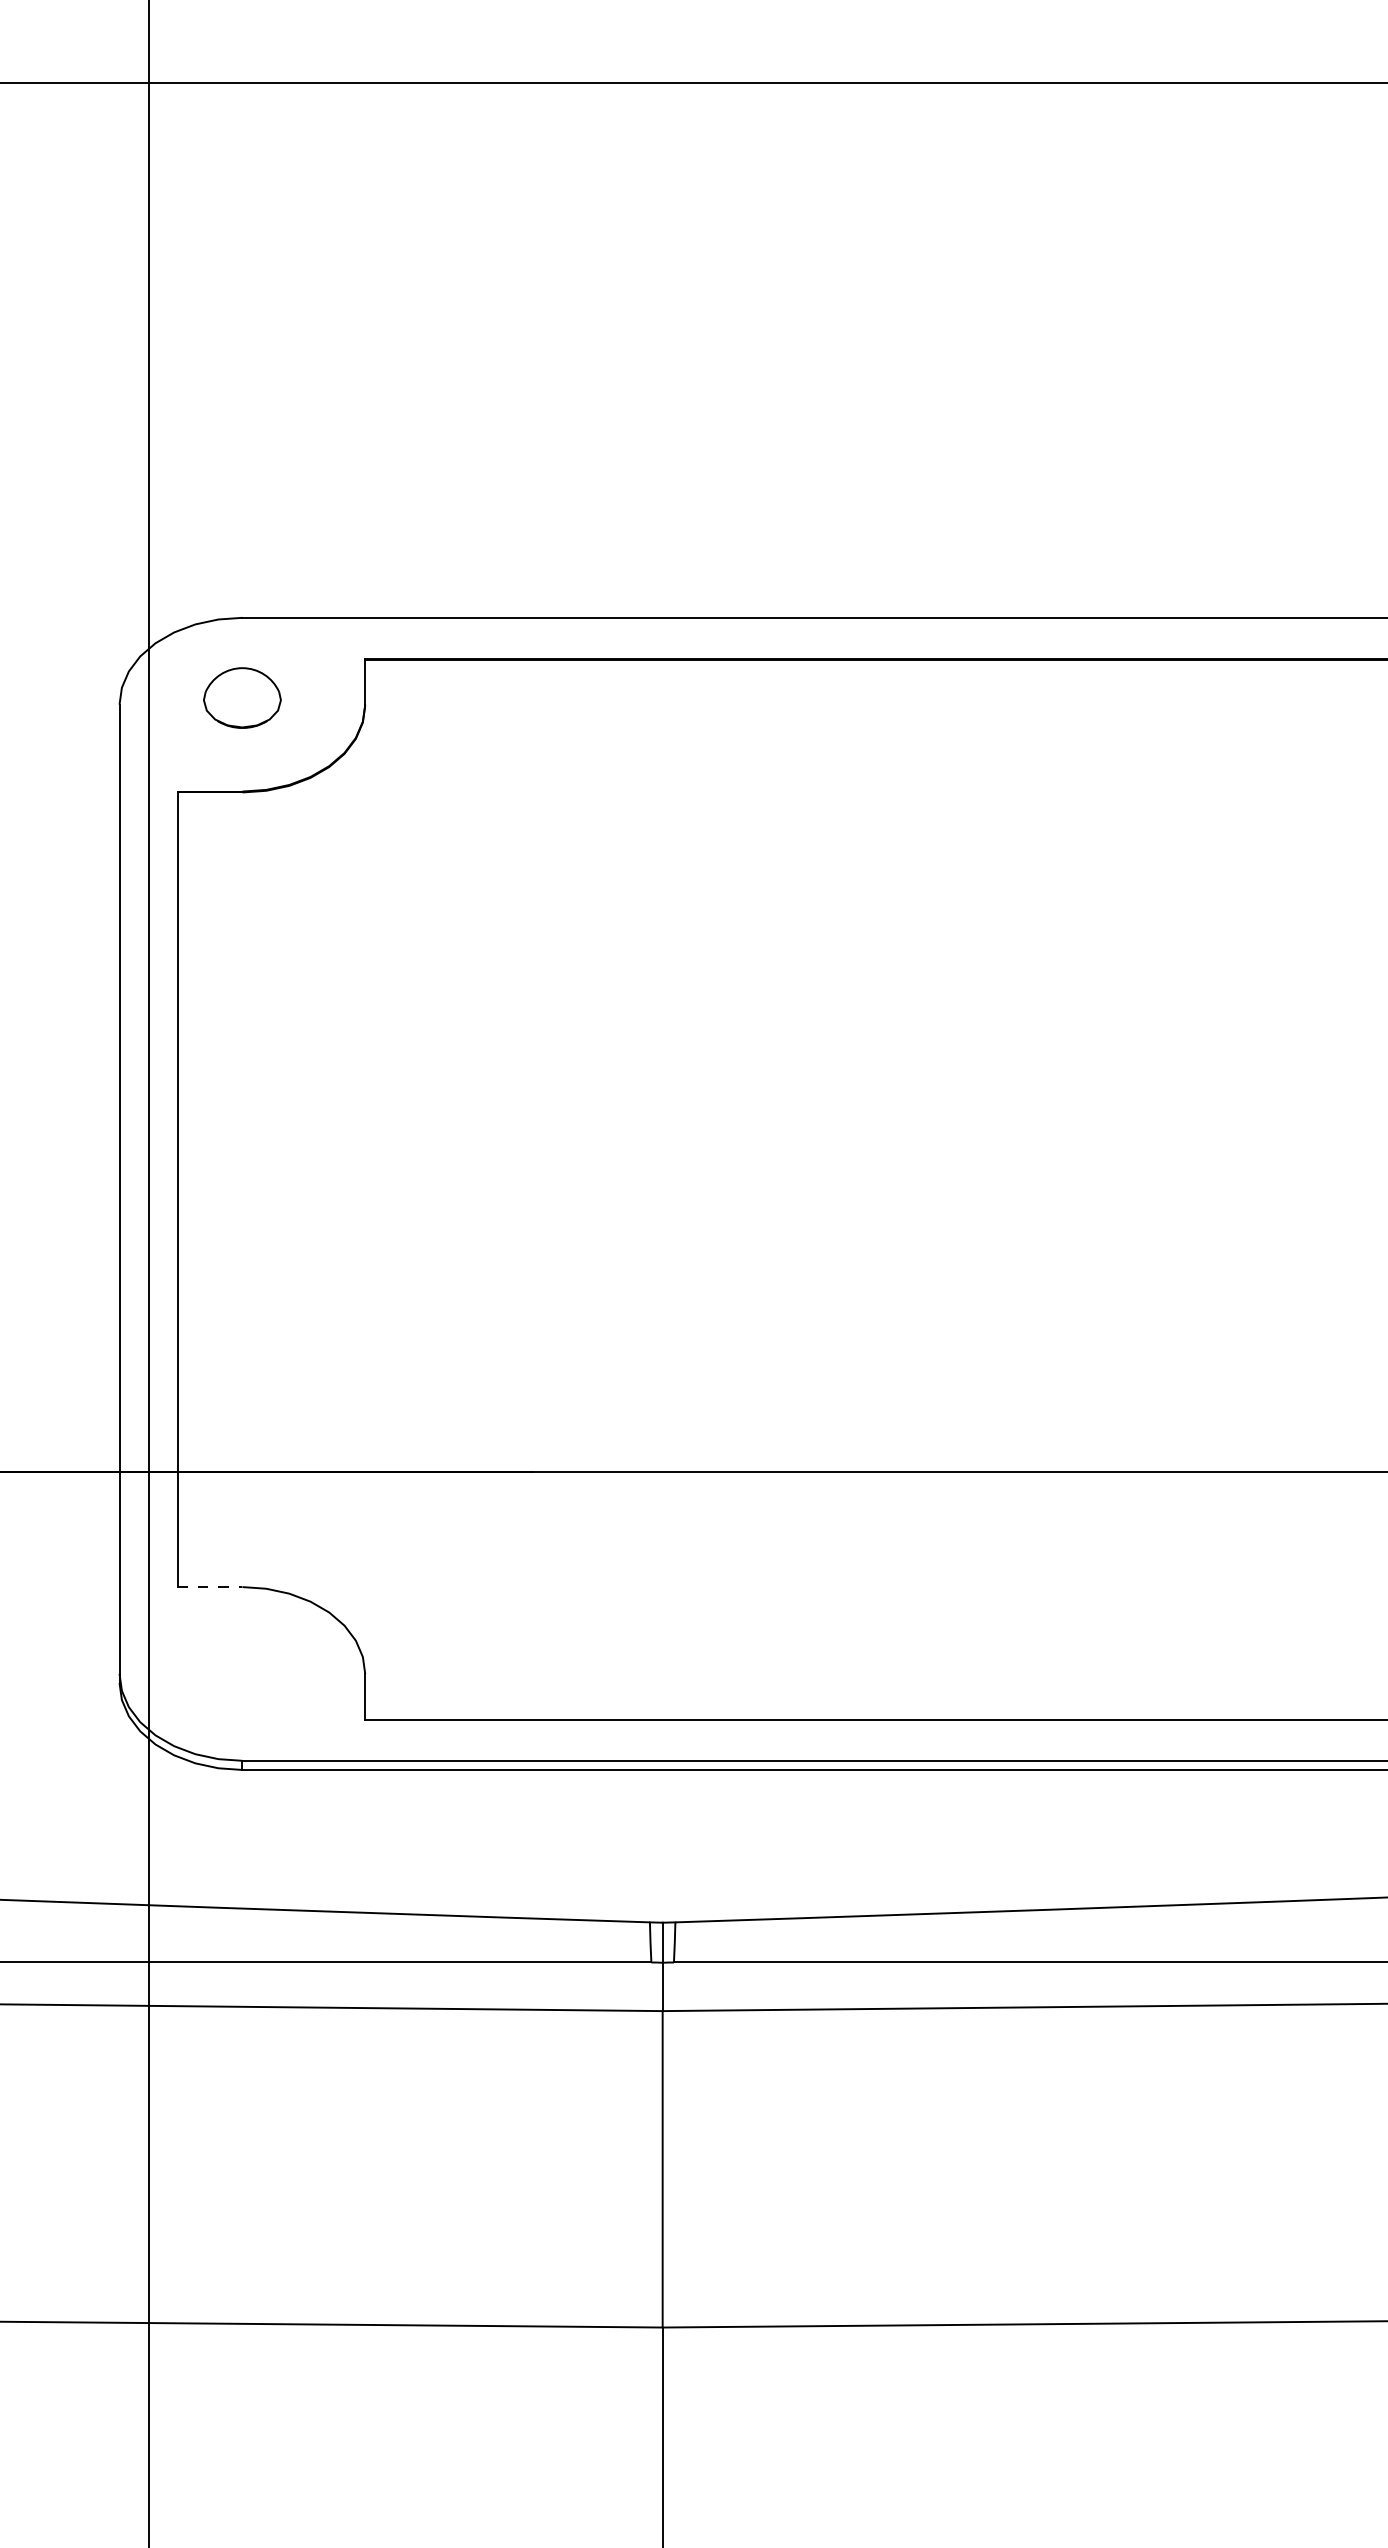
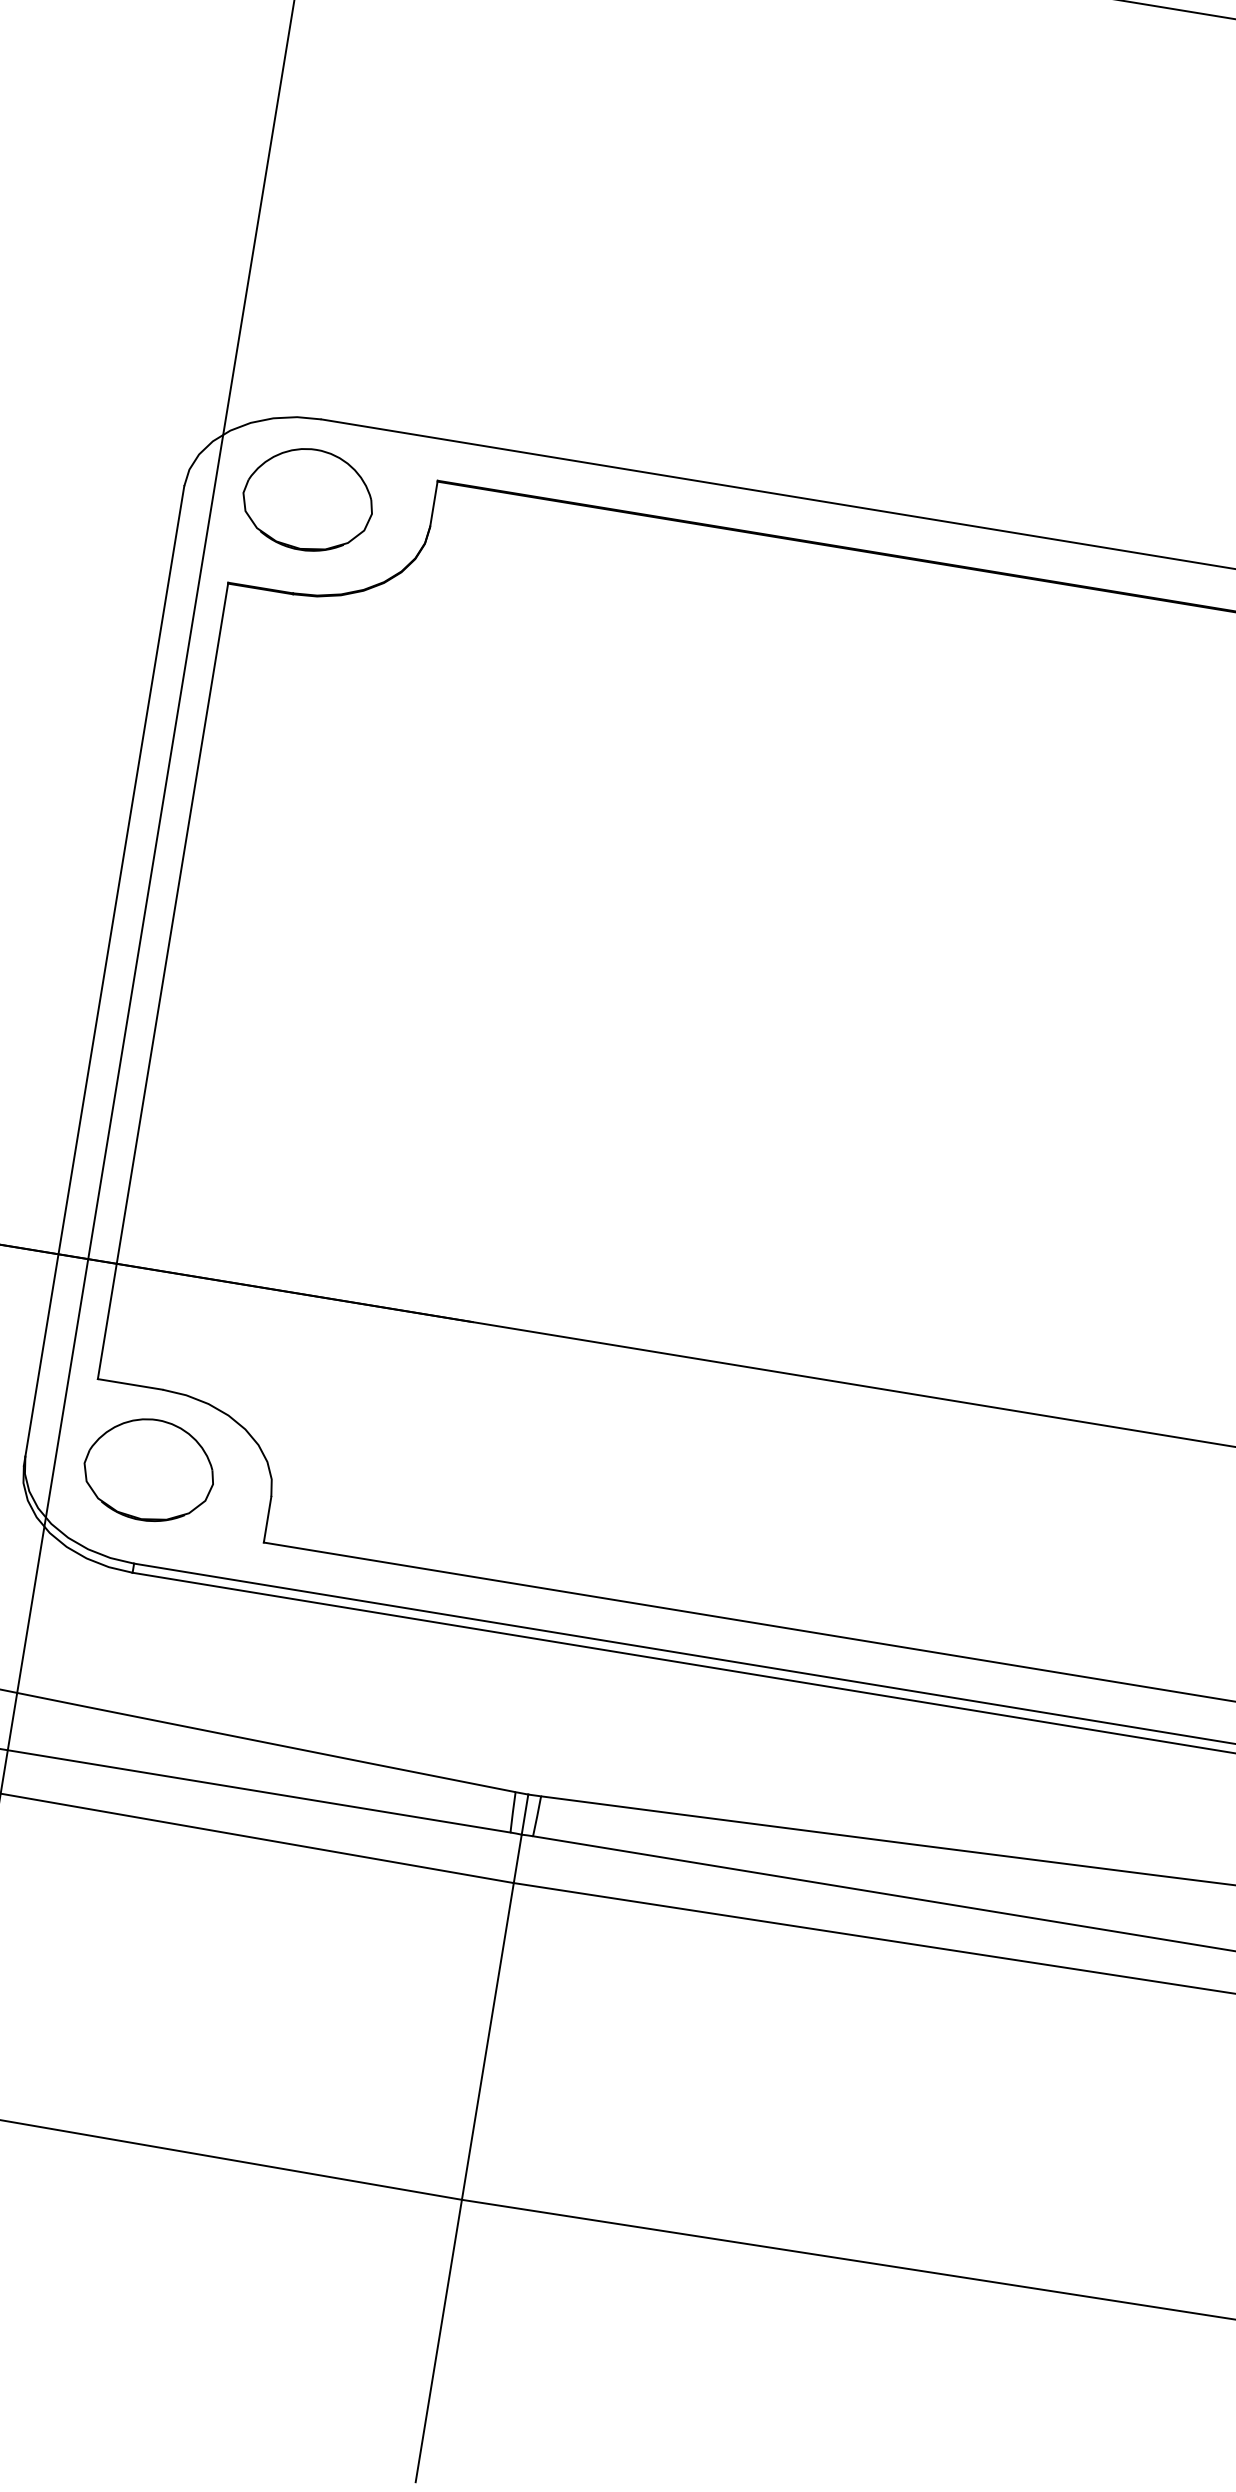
part: (242, 697) -> (308, 499), size x1.67
line: (210, 1587) -> (130, 1384), dashed -> solid
part: (242, 1667) -> (149, 1470), added

